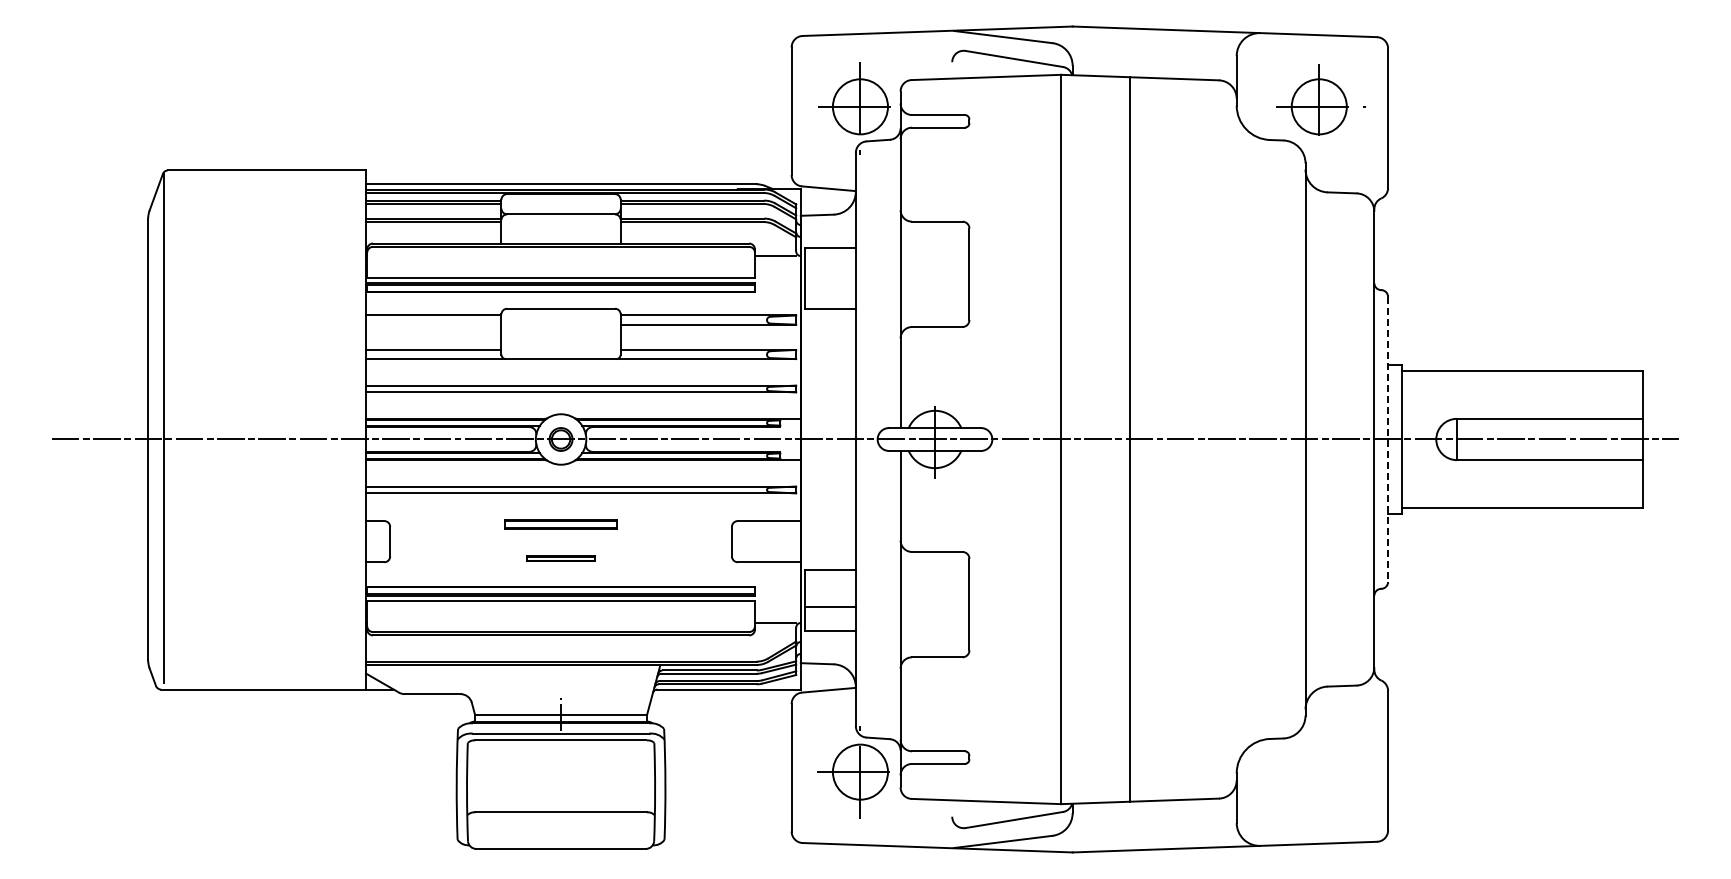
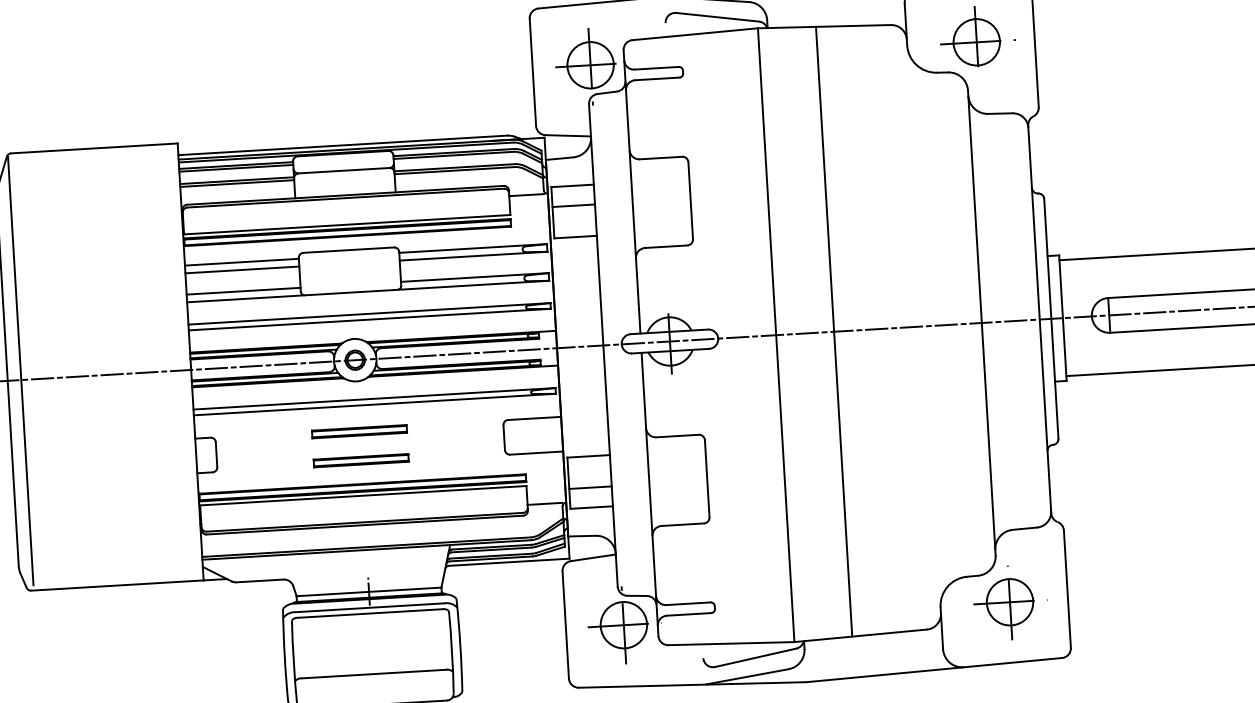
line: (830, 272) -> (573, 206), added
line: (433, 324) -> (242, 269), added
line: (1388, 439) -> (1051, 318), dashed -> solid
part: (560, 558) -> (360, 460), size x1.67
part: (1319, 772) -> (1010, 602), added

